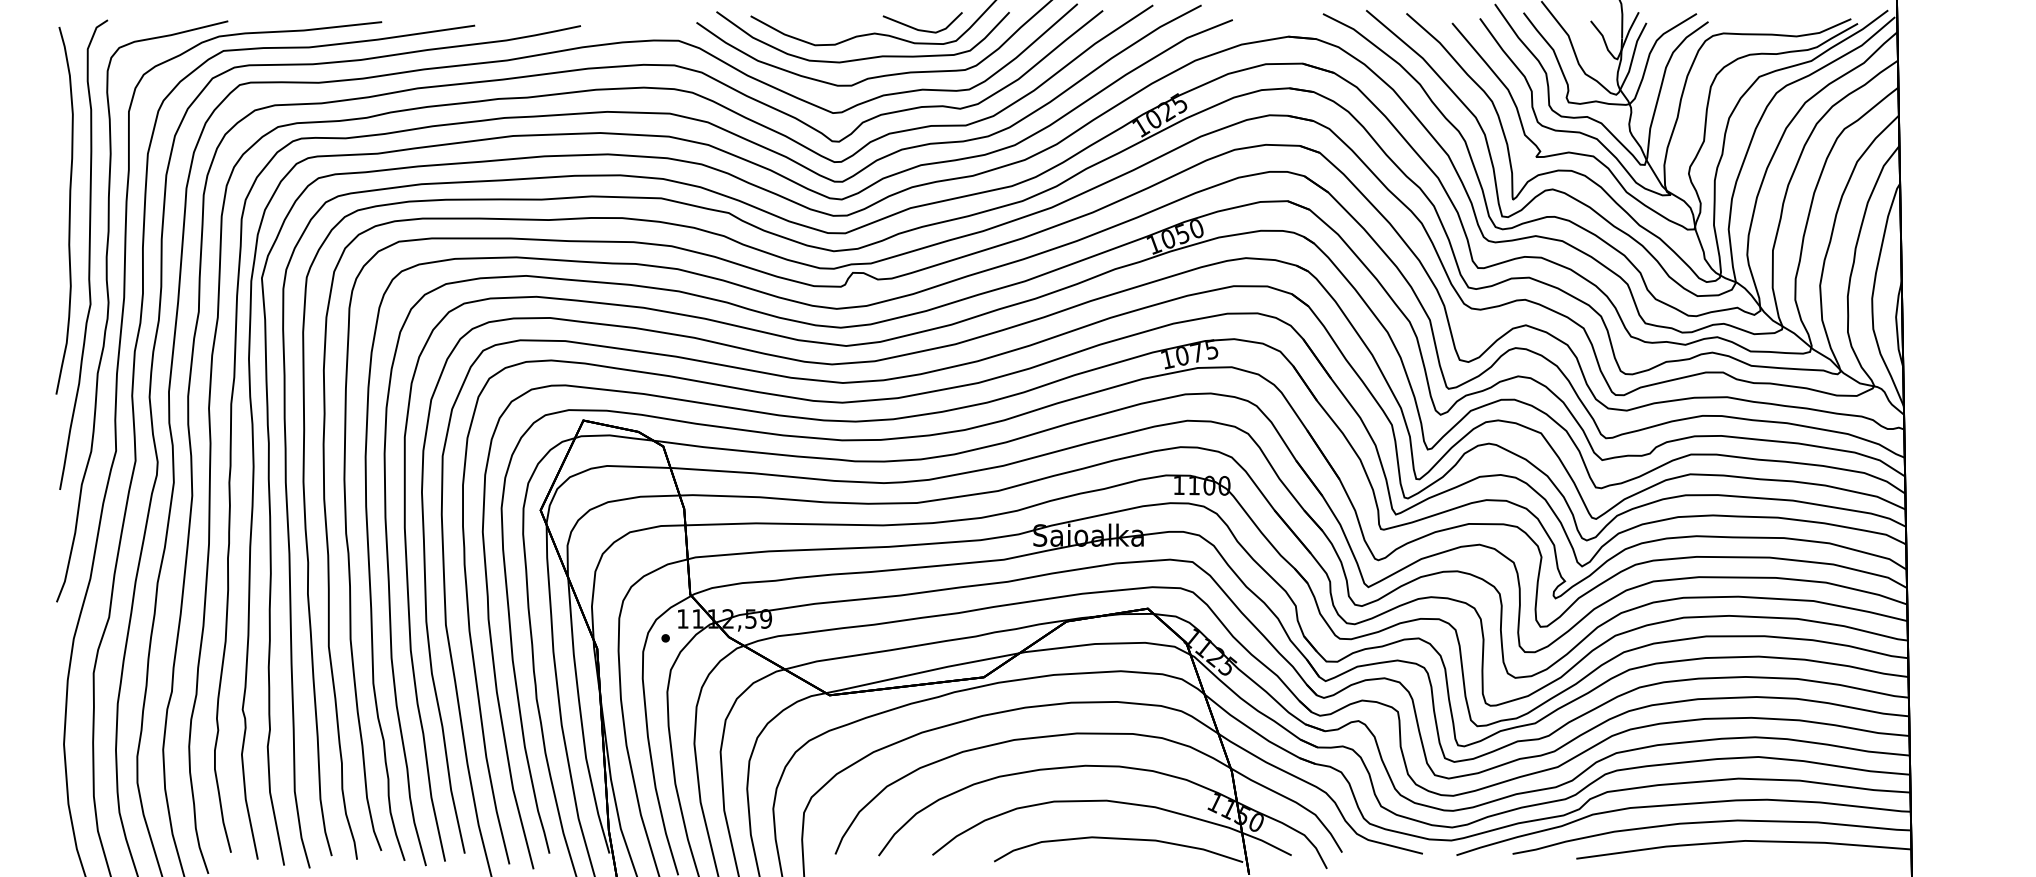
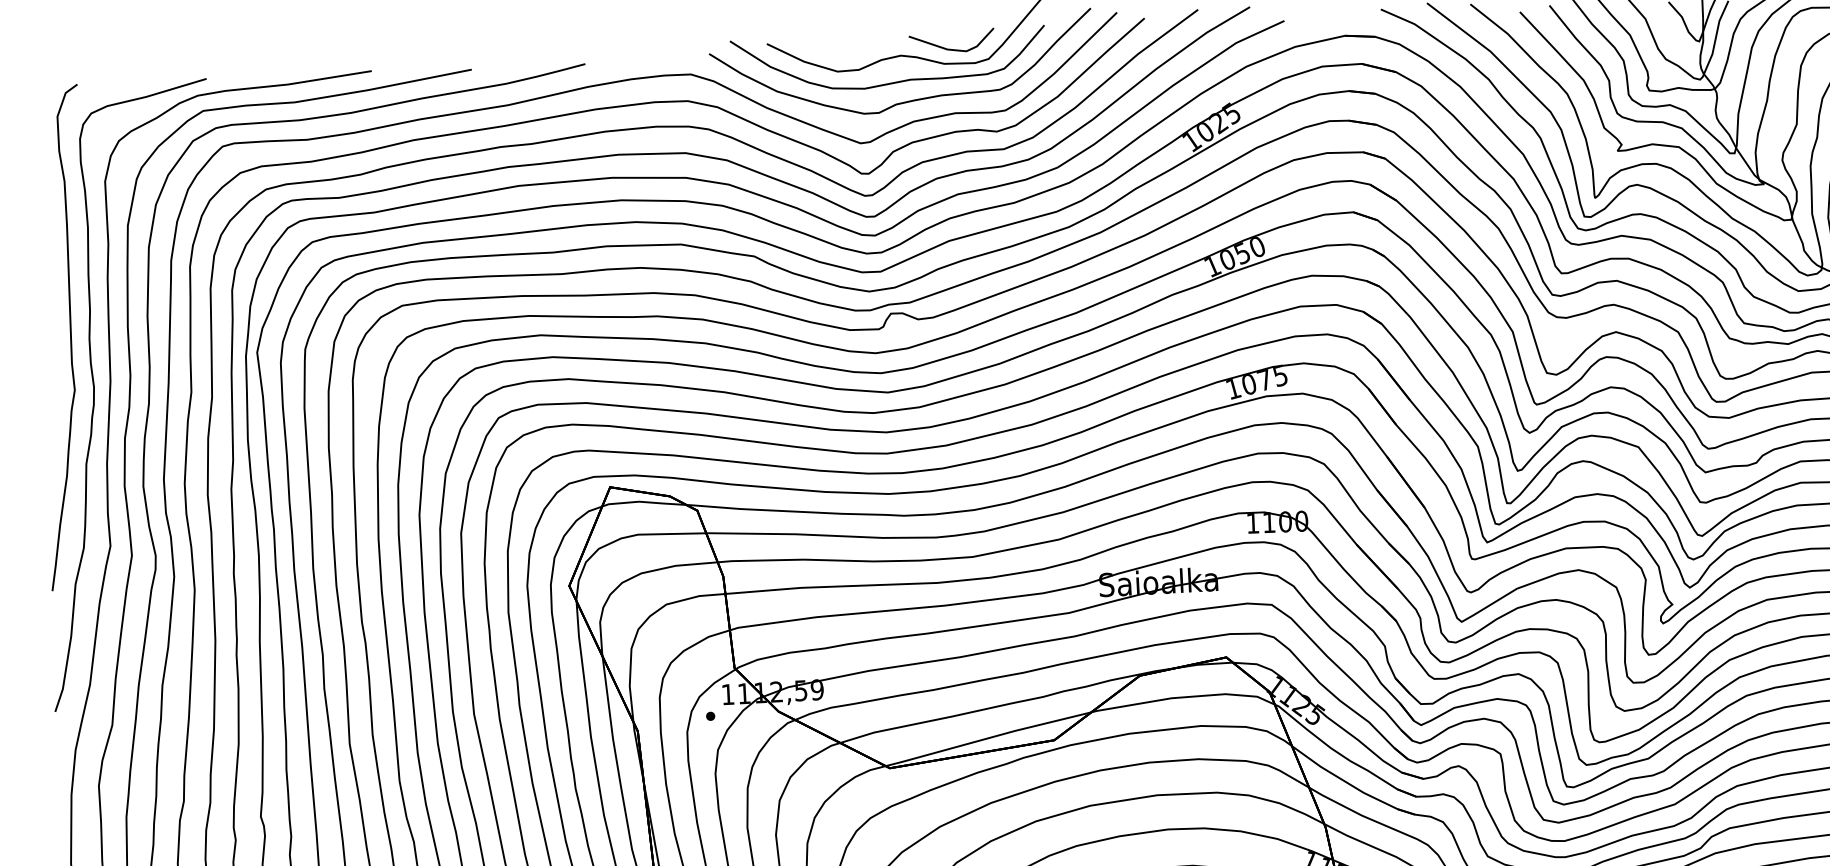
curve: (69, 210) -> (46, 290), removed

